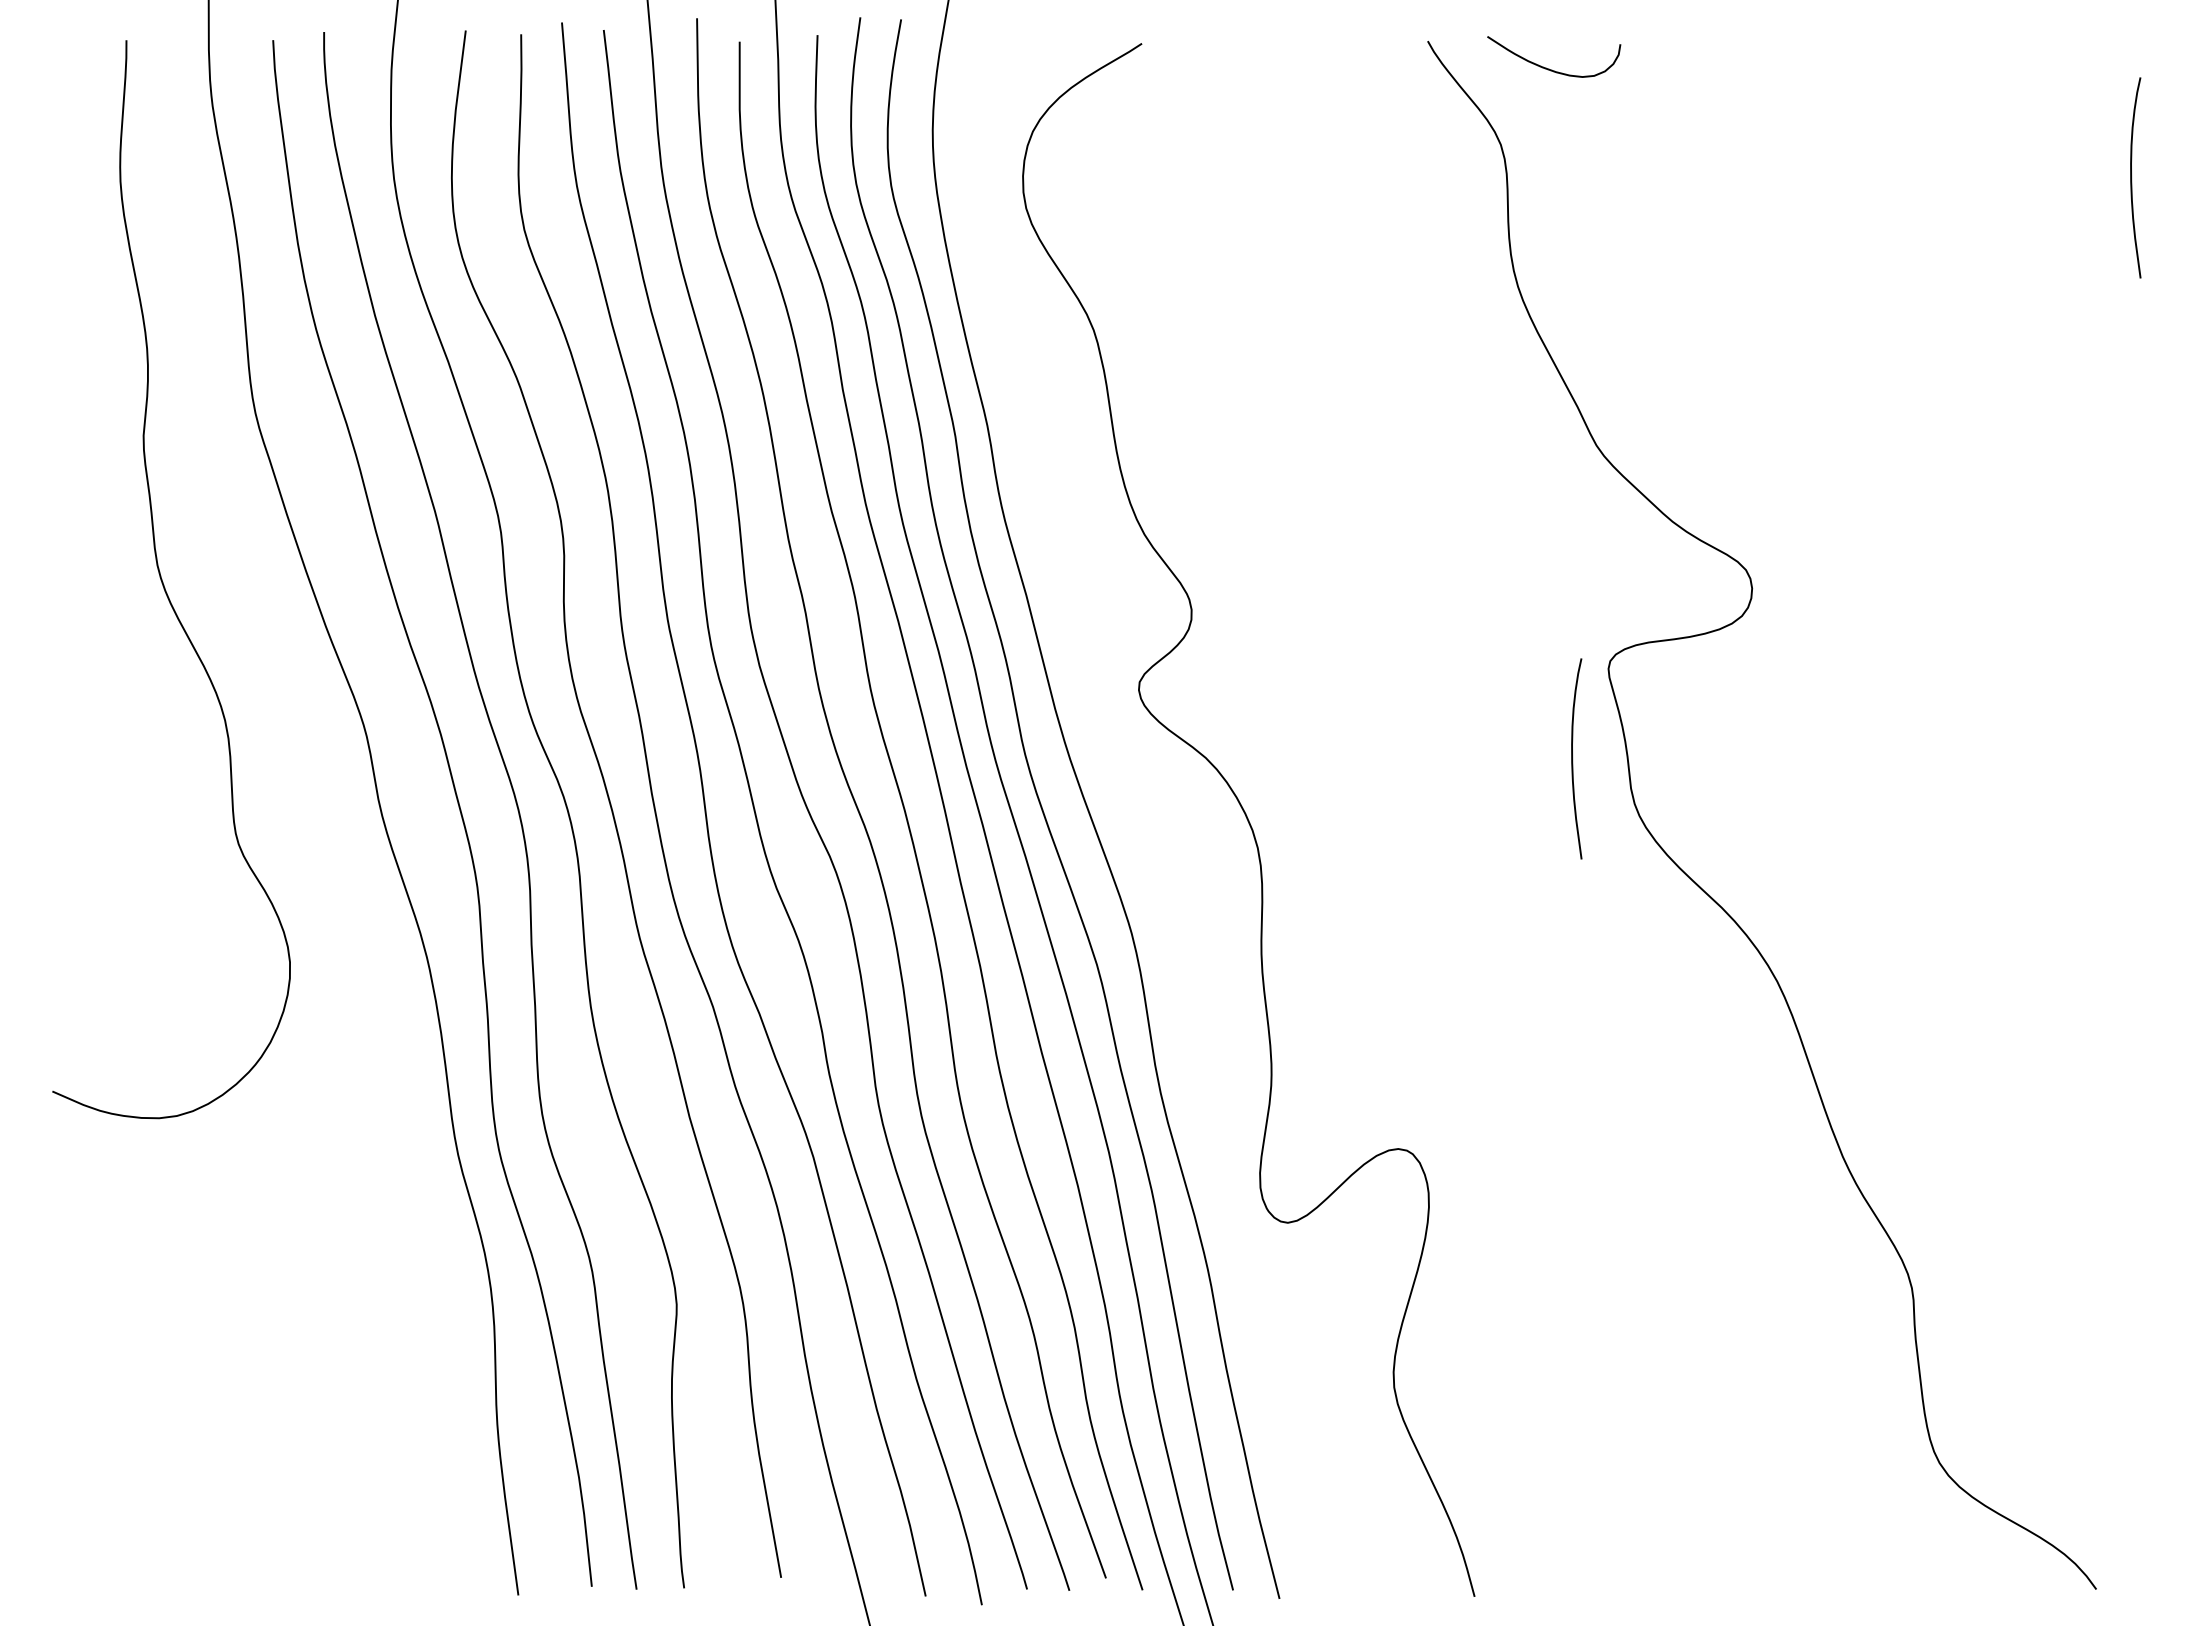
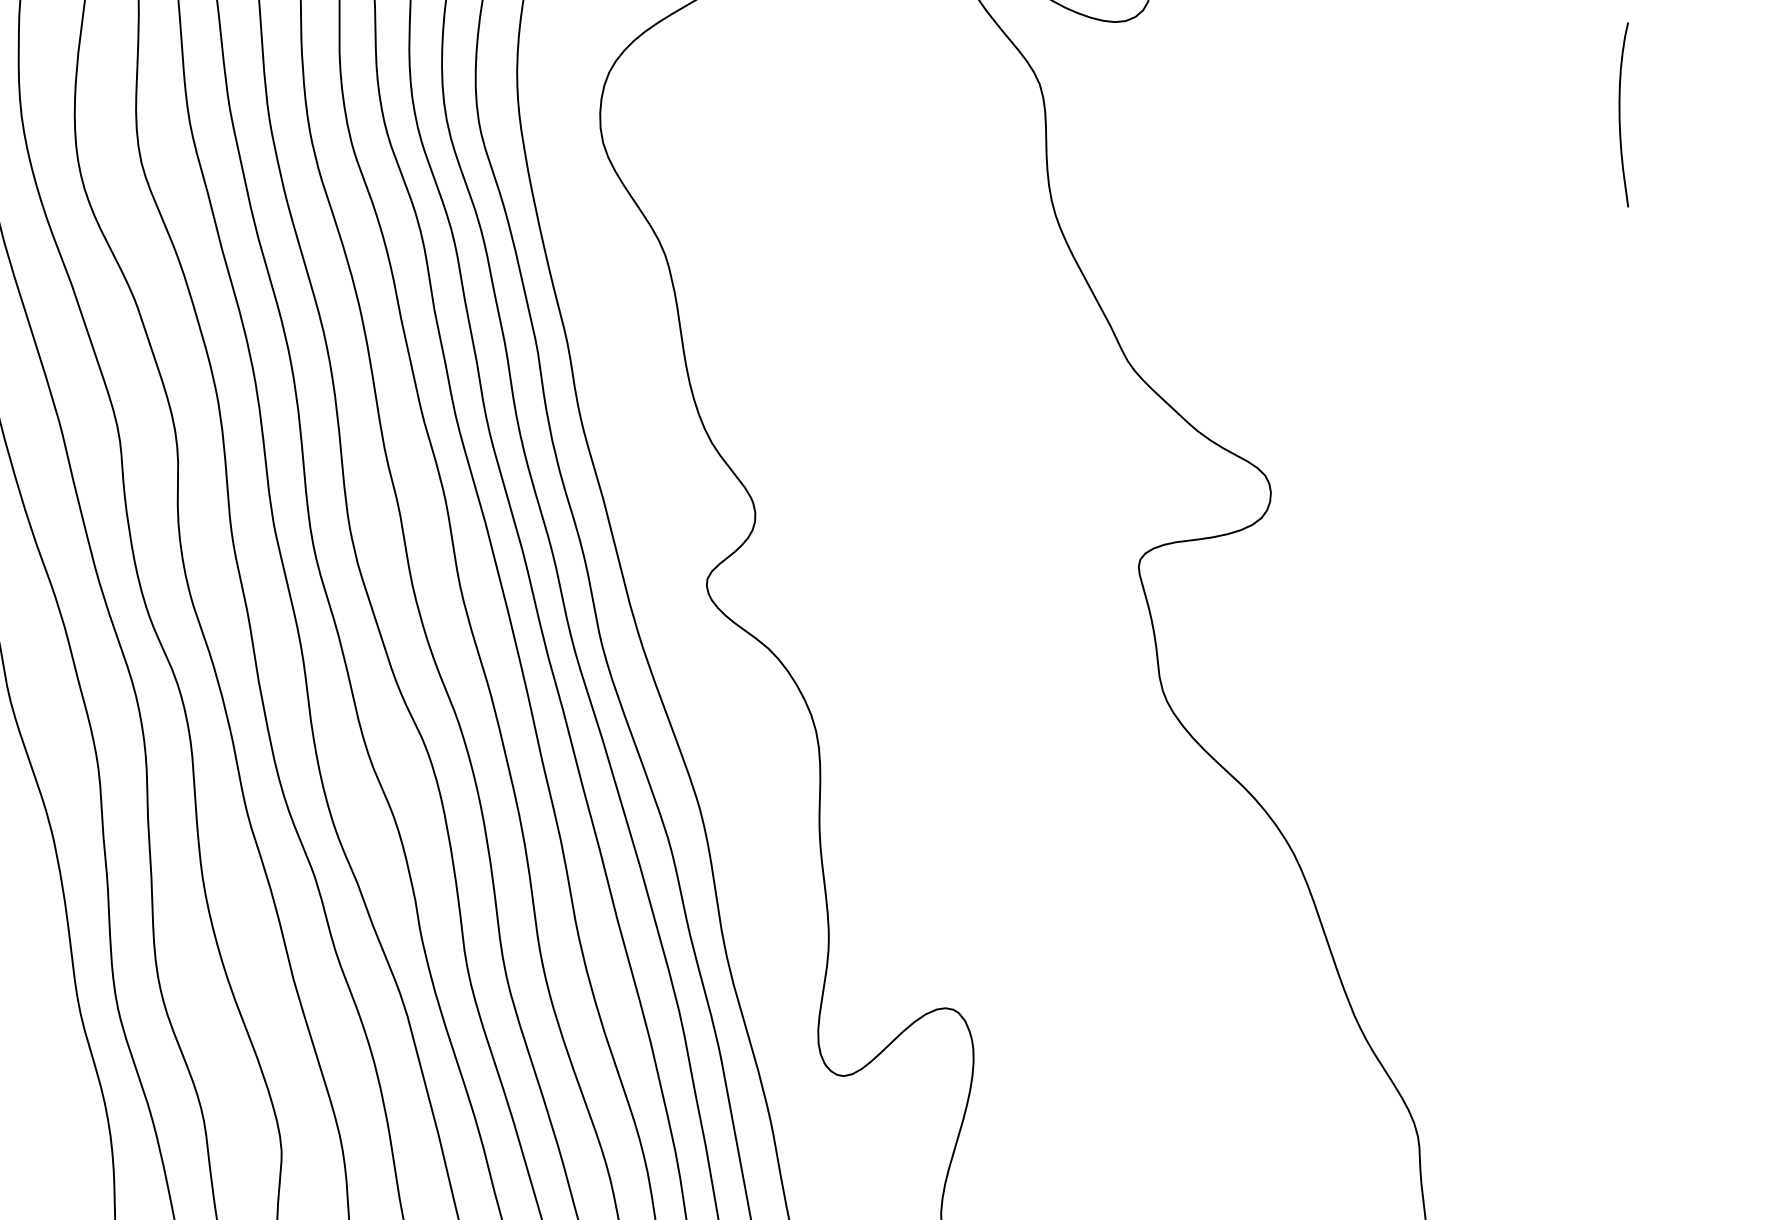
curve: (1573, 758) -> (1106, 649), removed

